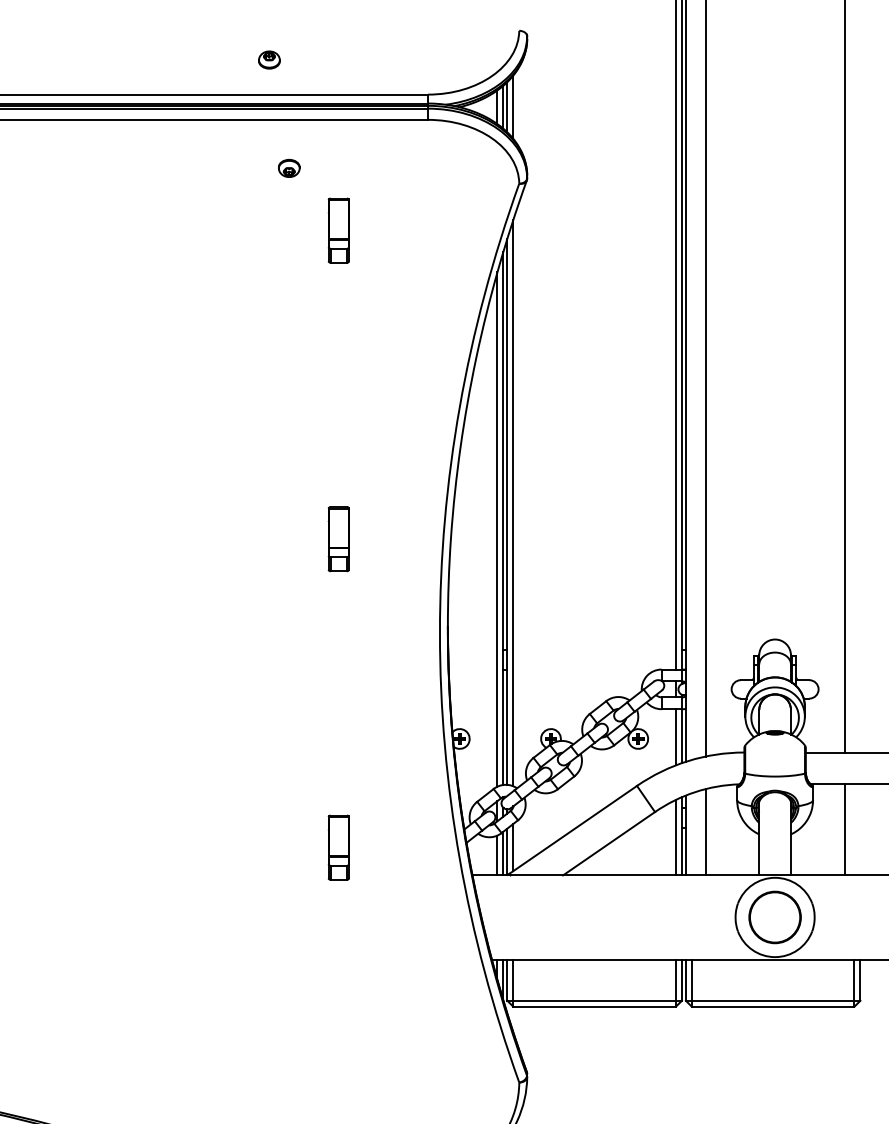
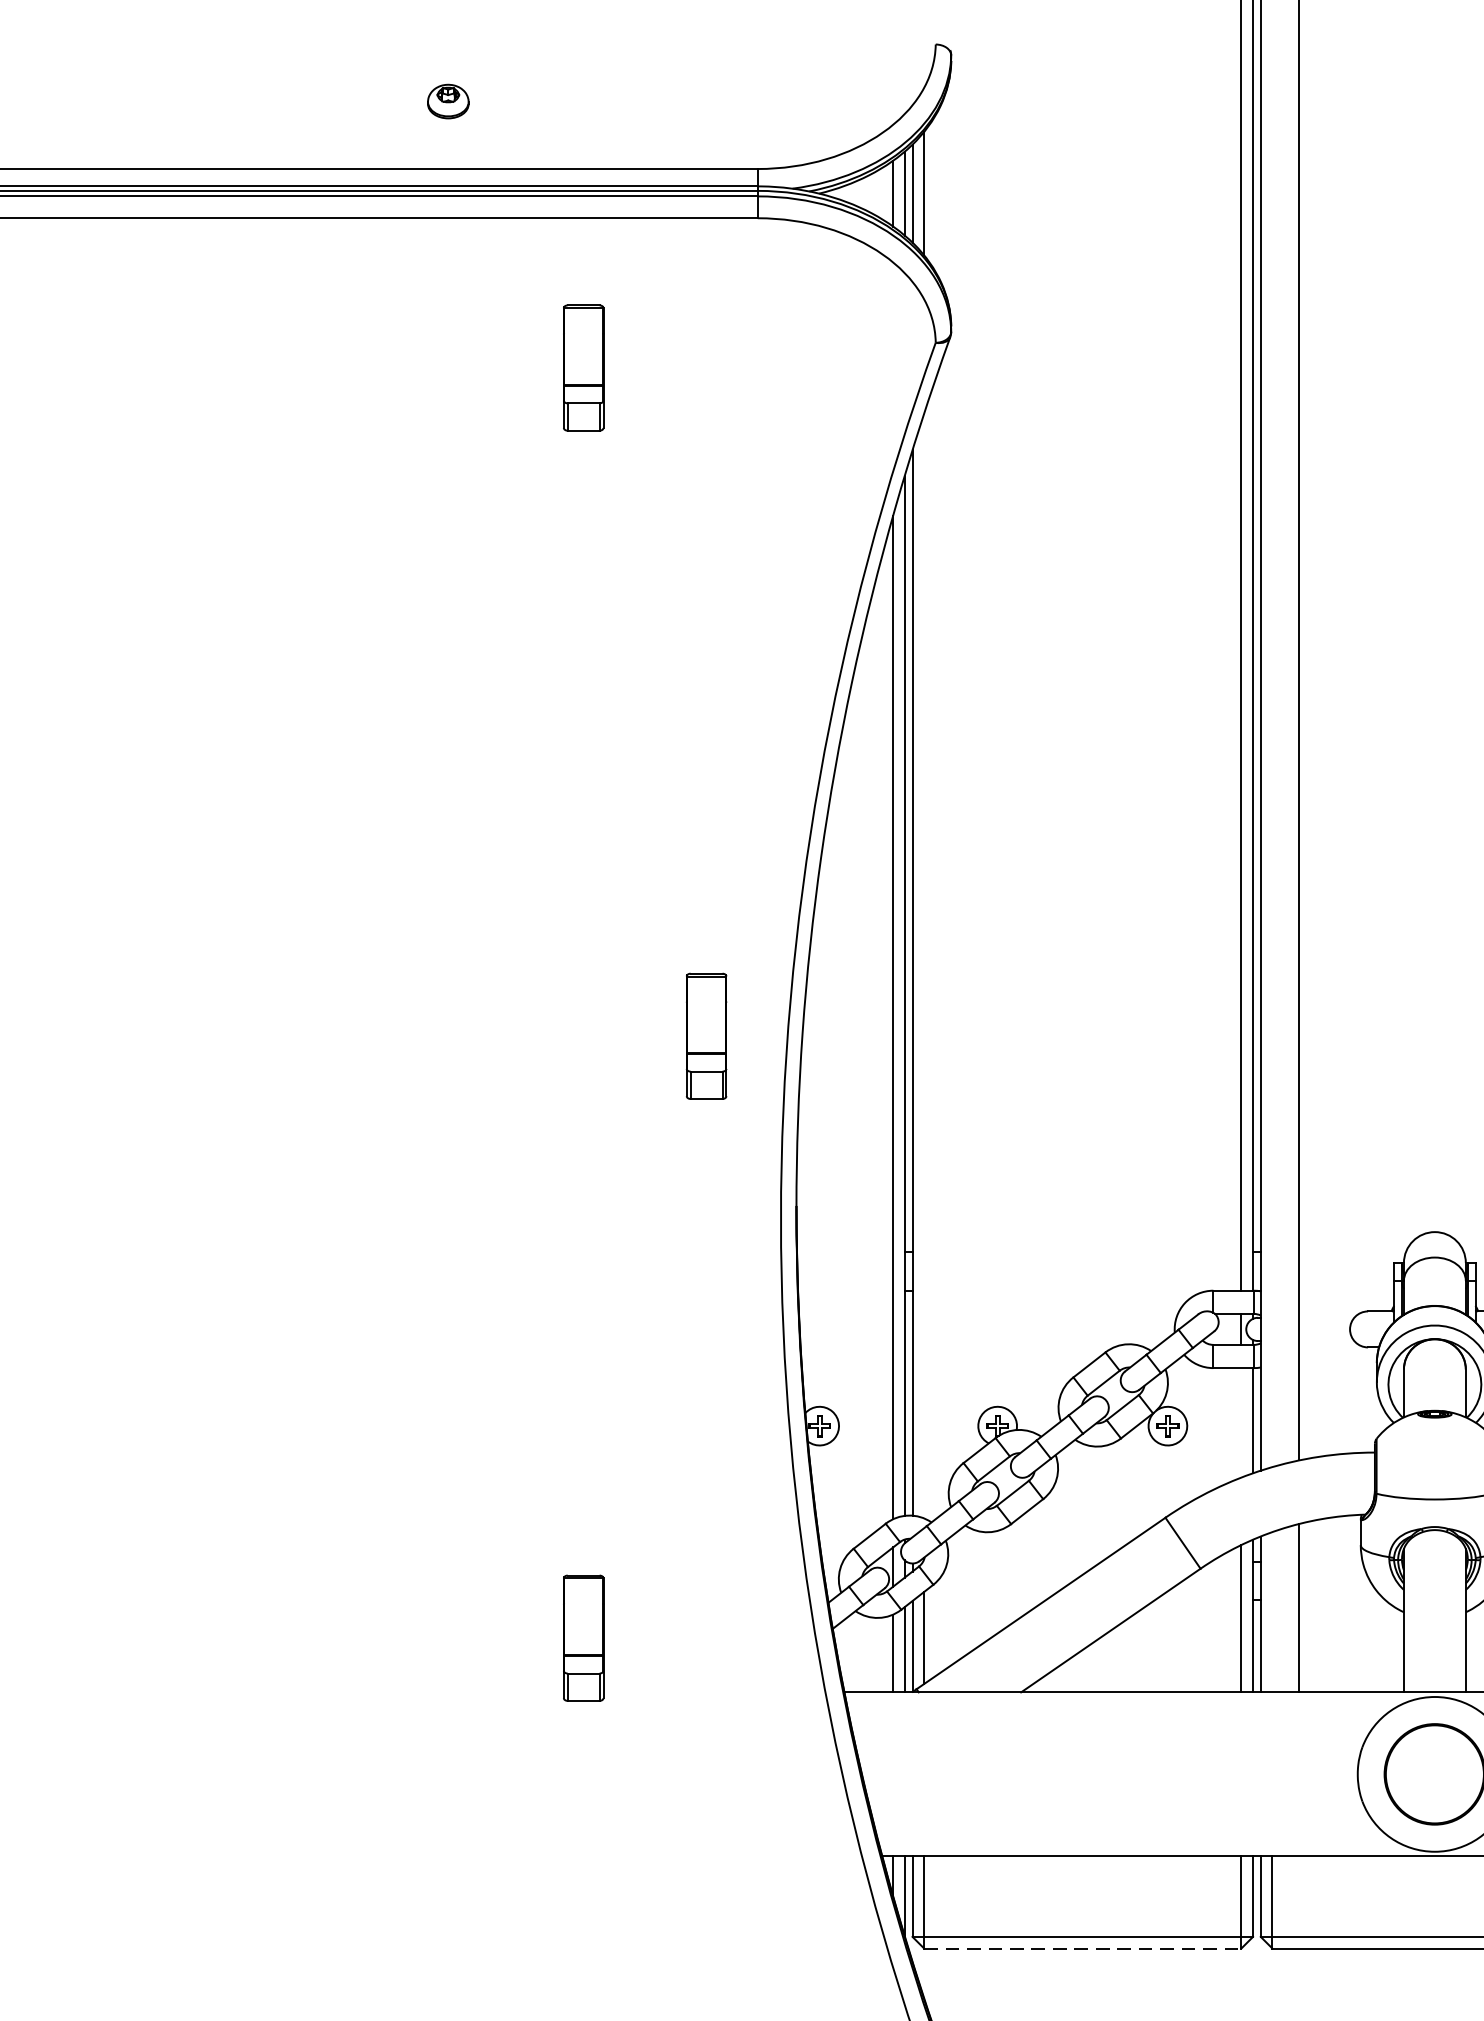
part: (289, 167) -> (487, 311), removed
part: (338, 230) -> (583, 367), moved
line: (513, 502) -> (924, 964), removed
part: (338, 539) -> (705, 1036), moved
line: (675, 737) -> (1240, 1423), removed
line: (595, 1006) -> (1084, 1948), solid -> dashed

